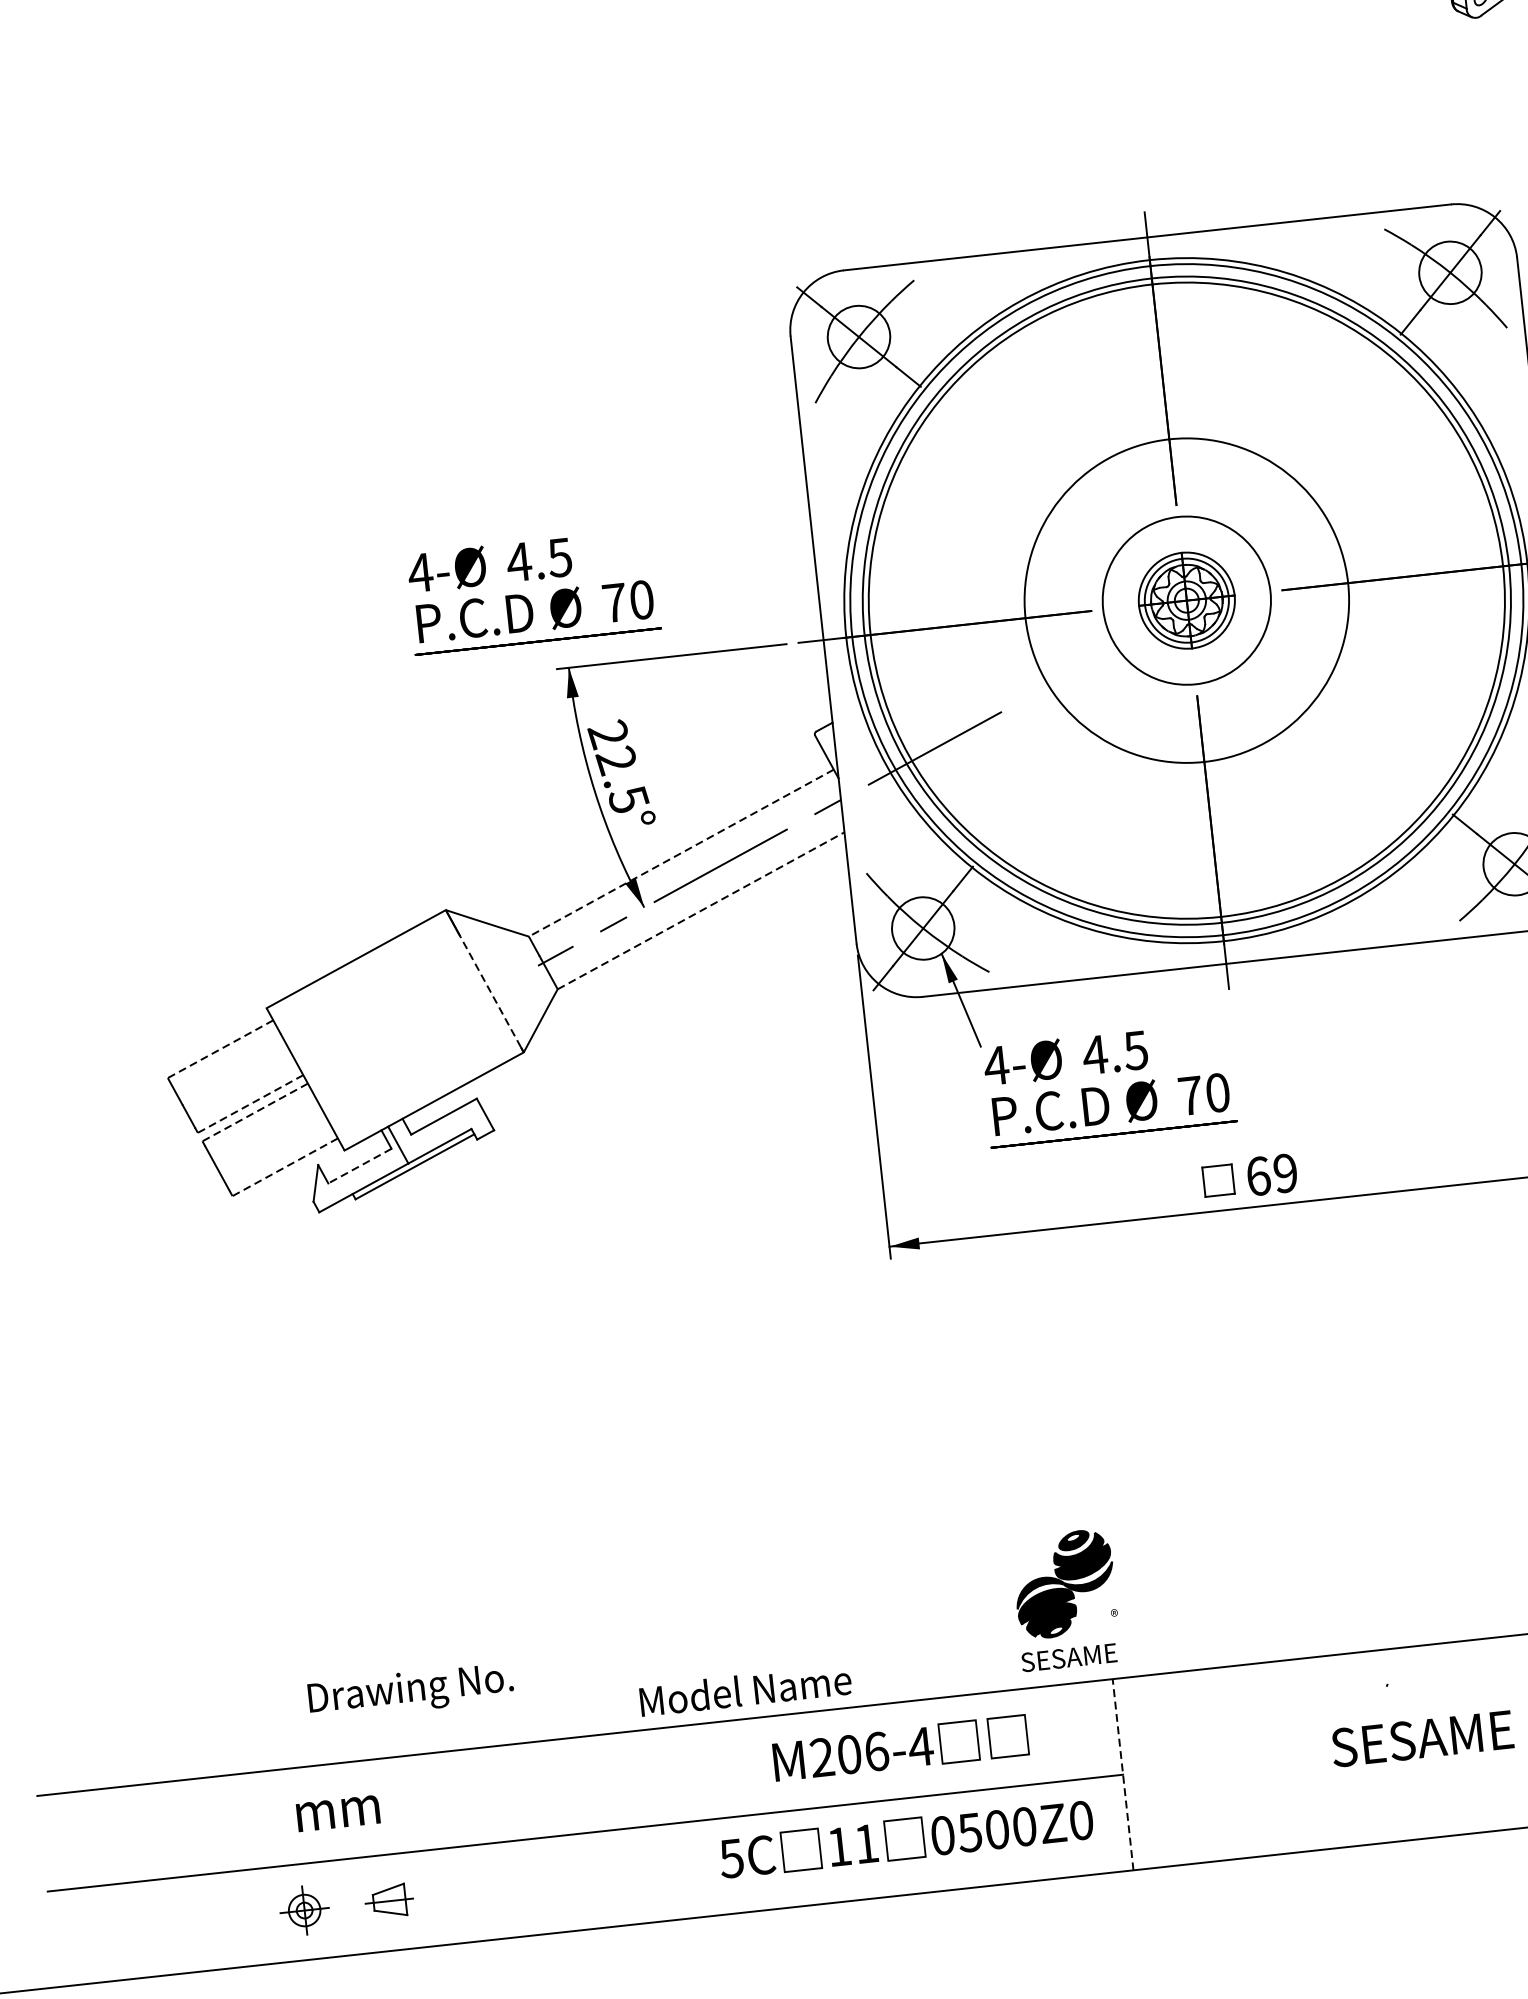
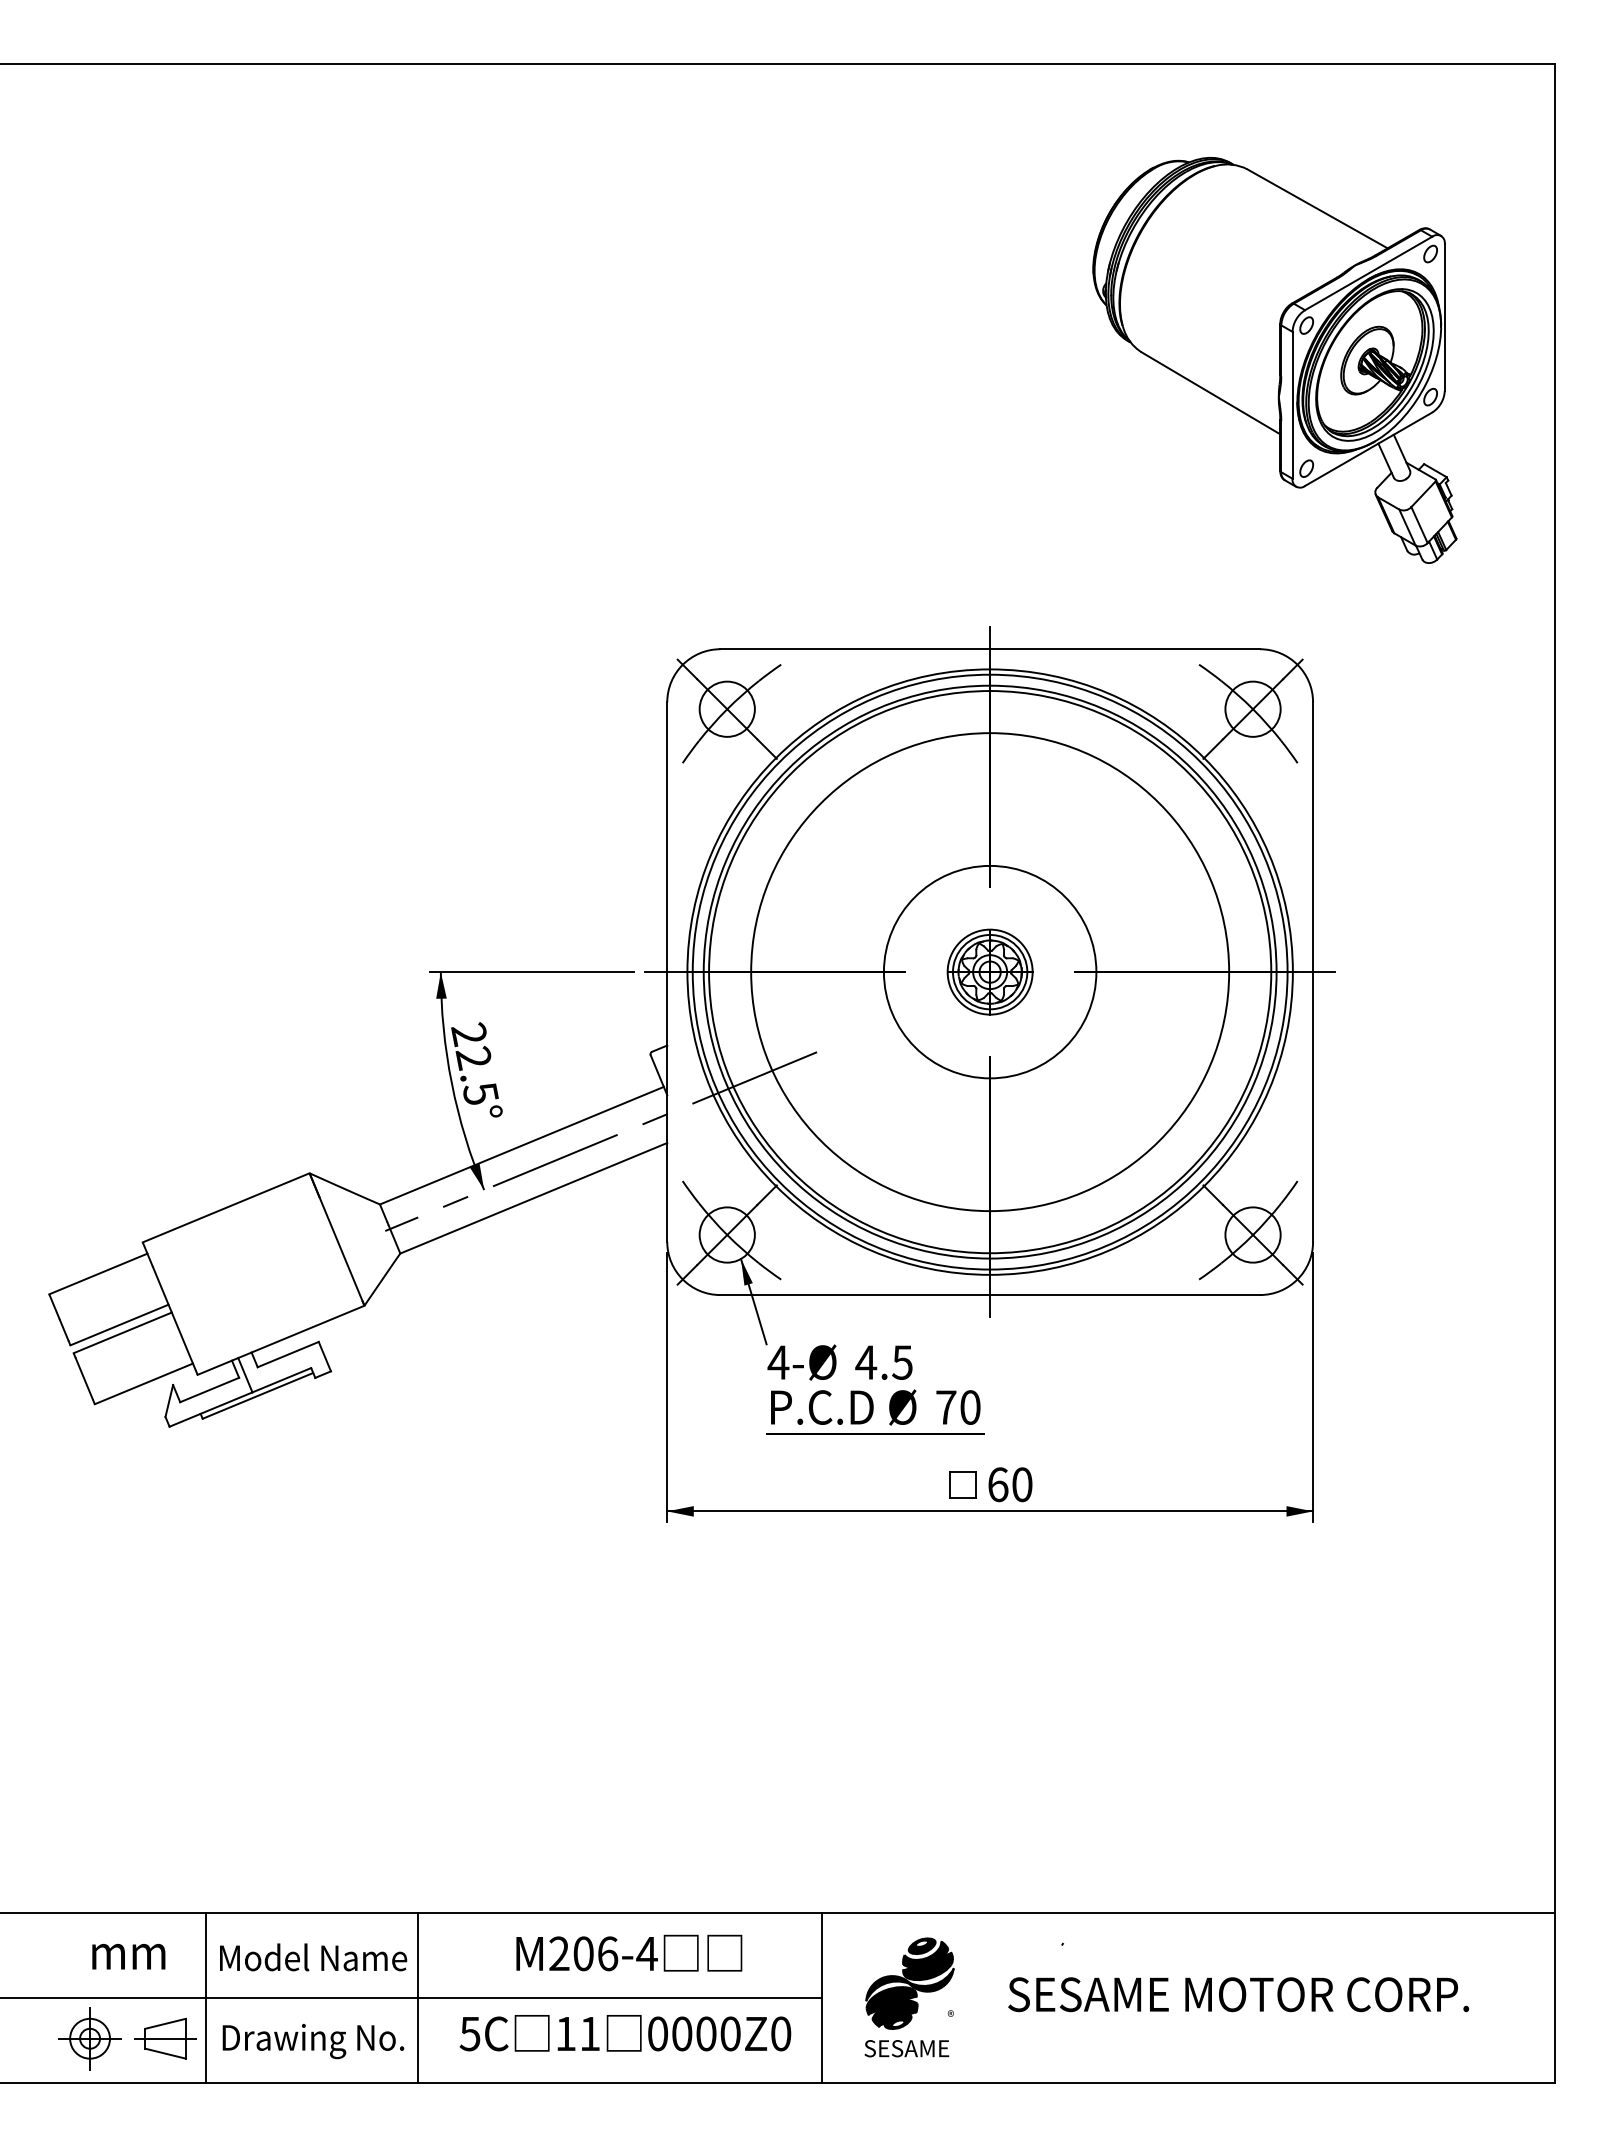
part: (526, 597) -> (410, 906), removed
circle: (1186, 600) -> (989, 971), size x1.43
circle: (1187, 601) -> (990, 972), size x1.67
line: (680, 852) -> (521, 1145), dashed -> solid
line: (701, 910) -> (534, 1198), dashed -> solid
line: (491, 991) -> (341, 1249), dashed -> solid
line: (219, 1049) -> (97, 1274), dashed -> solid
line: (250, 1104) -> (119, 1325), dashed -> solid
line: (254, 1113) -> (122, 1333), dashed -> solid
line: (359, 1166) -> (209, 1390), dashed -> solid
line: (284, 1167) -> (143, 1384), dashed -> solid
text: (1285, 1173) -> (1022, 1484), 69 -> 60
part: (1065, 1599) -> (909, 1997), moved
text: (745, 1690) -> (313, 1957), moved
text: (411, 1691) -> (313, 2041), moved
line: (1123, 1774) -> (822, 1997), dashed -> solid
line: (669, 1823) -> (418, 1997), added
text: (969, 1832) -> (681, 2033), 0500Z0 -> 0000Z0
line: (430, 1849) -> (206, 1997), added
part: (389, 1900) -> (165, 2038), size x1.43
part: (304, 1910) -> (89, 2038), size x1.43

